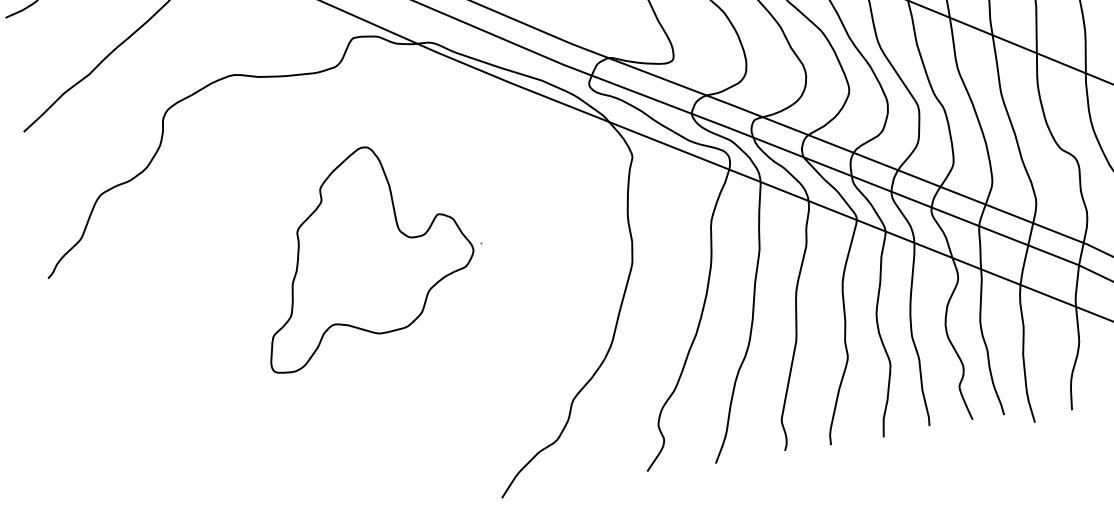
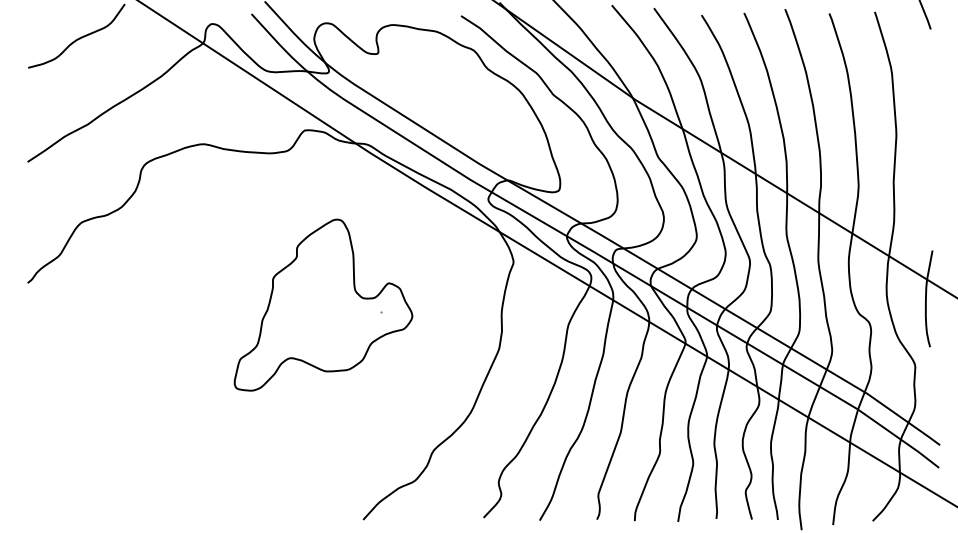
part: (363, 253) -> (323, 304), moved

